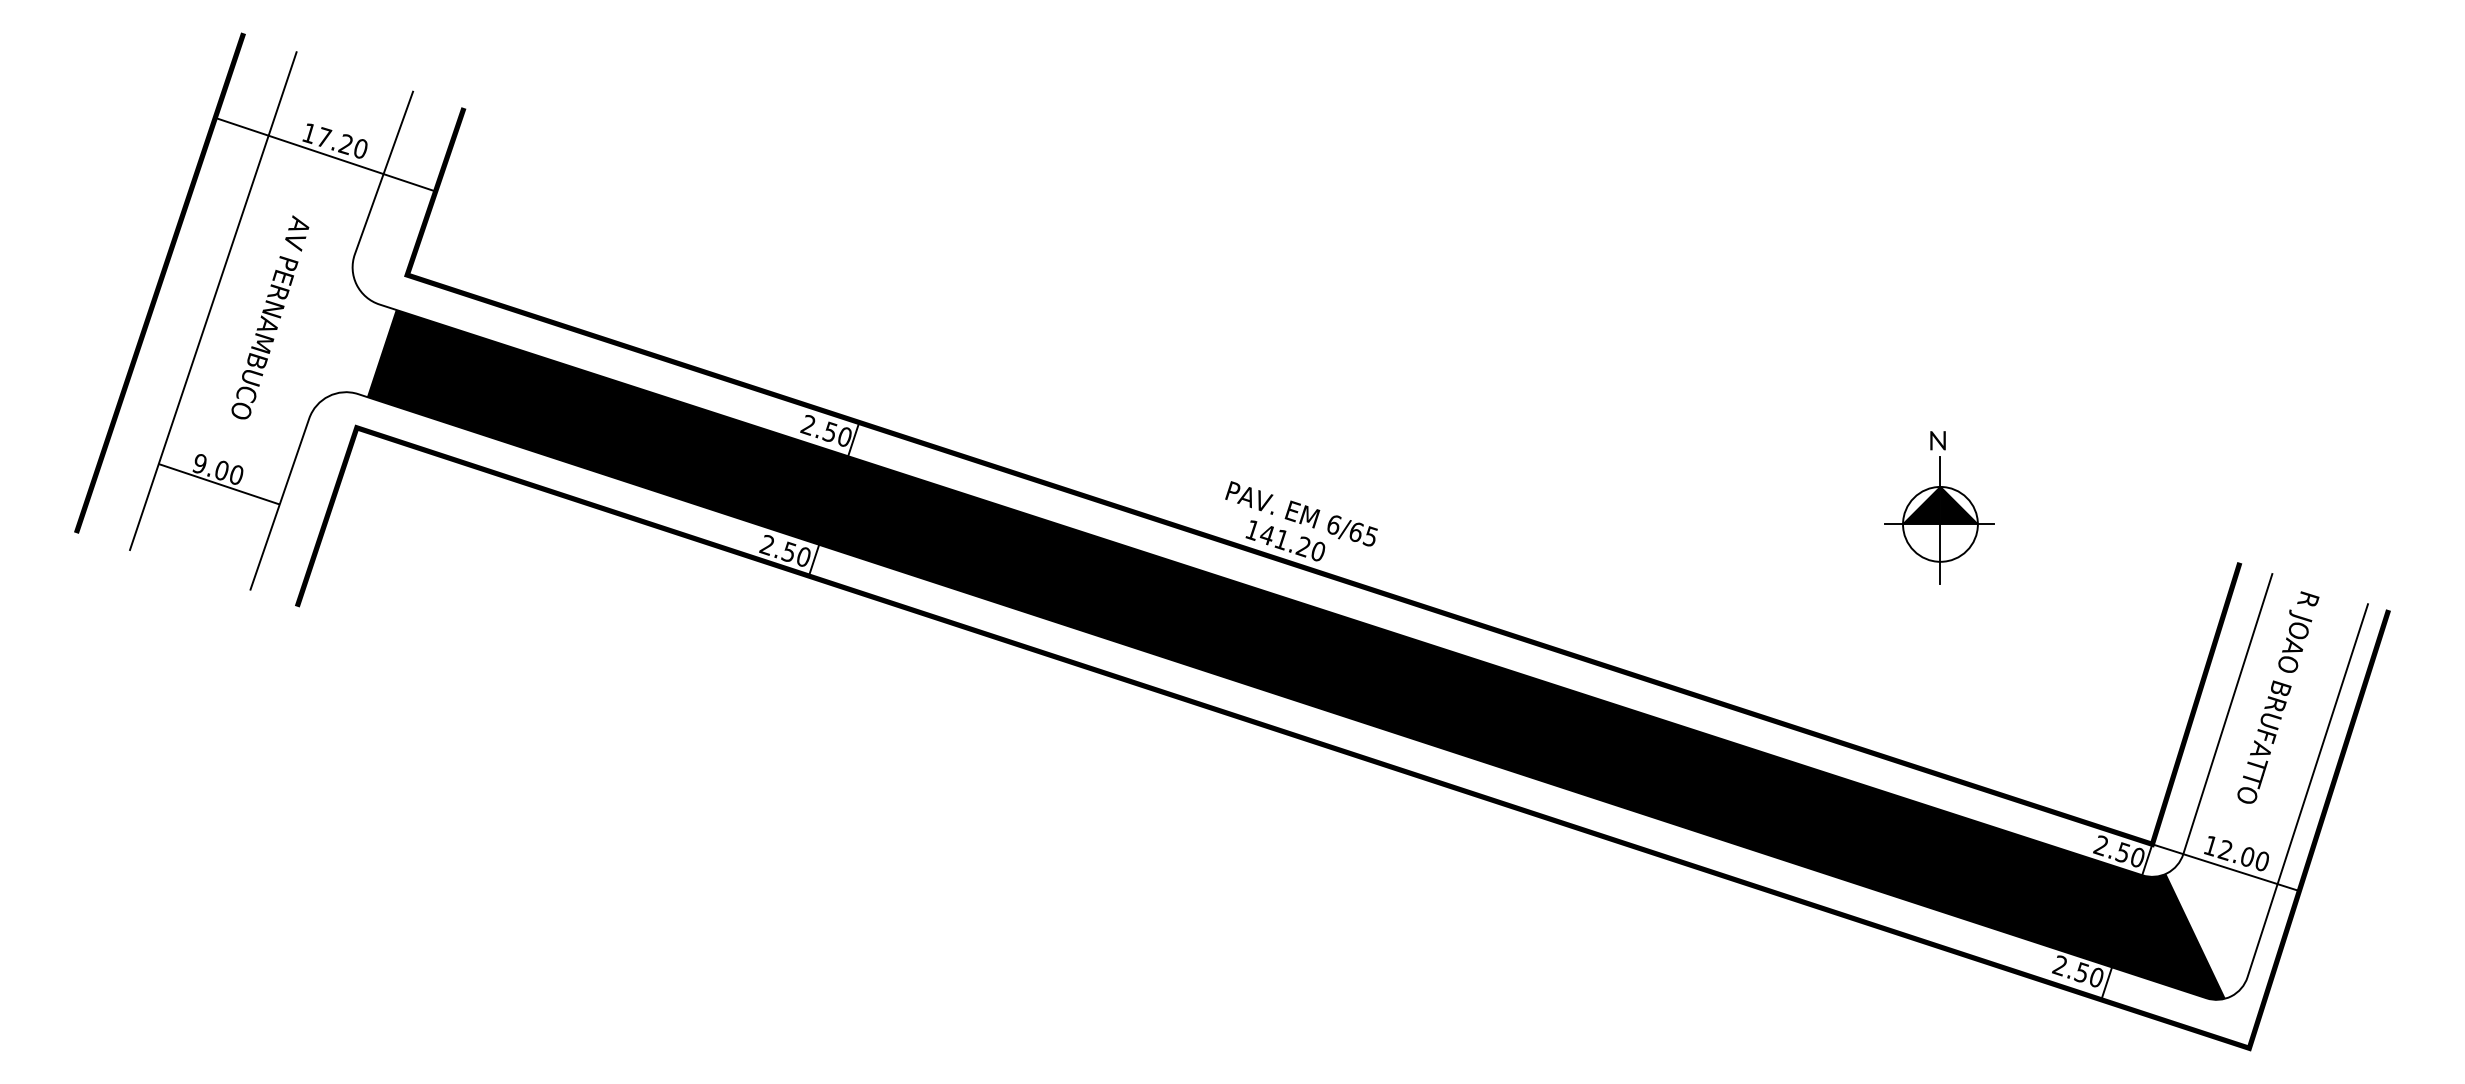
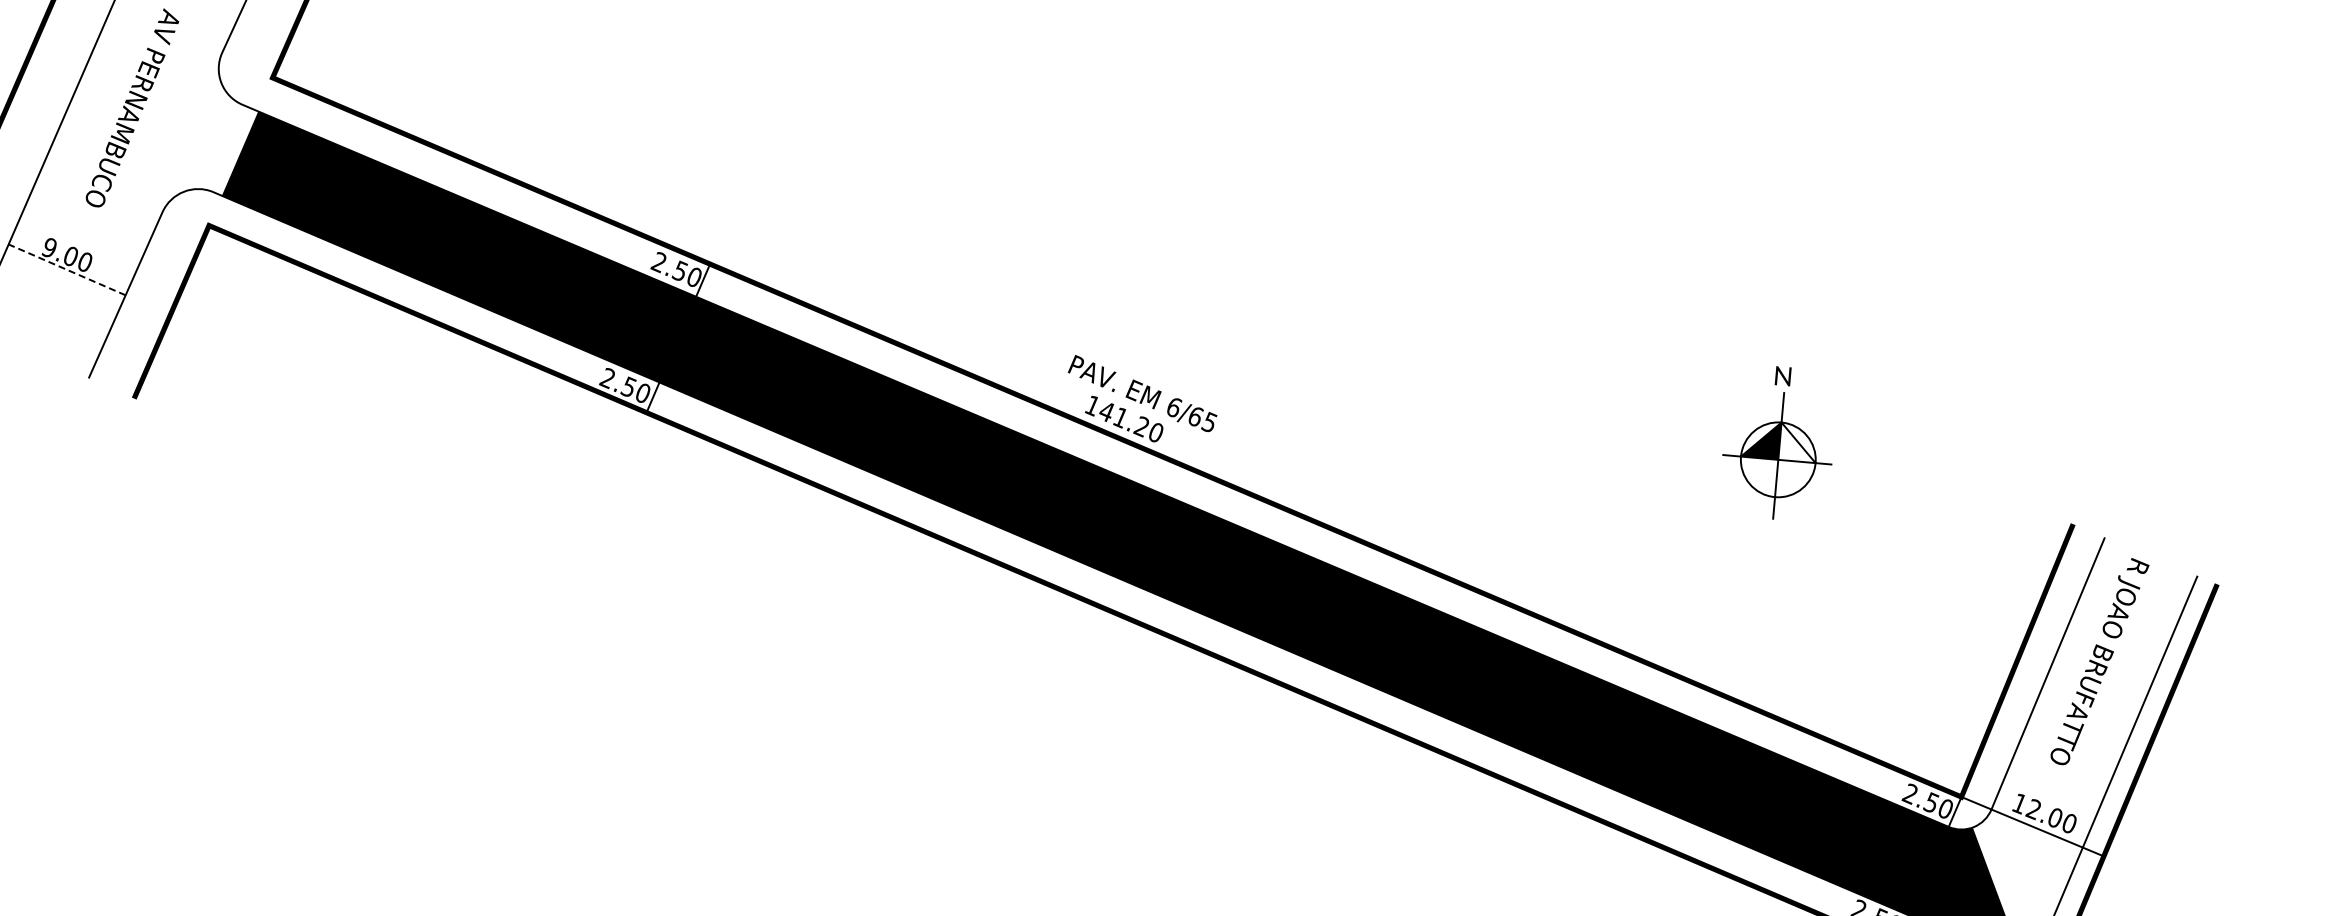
line: (219, 484) -> (67, 270), solid -> dashed
fill: (1958, 505) -> (1797, 442), removed

